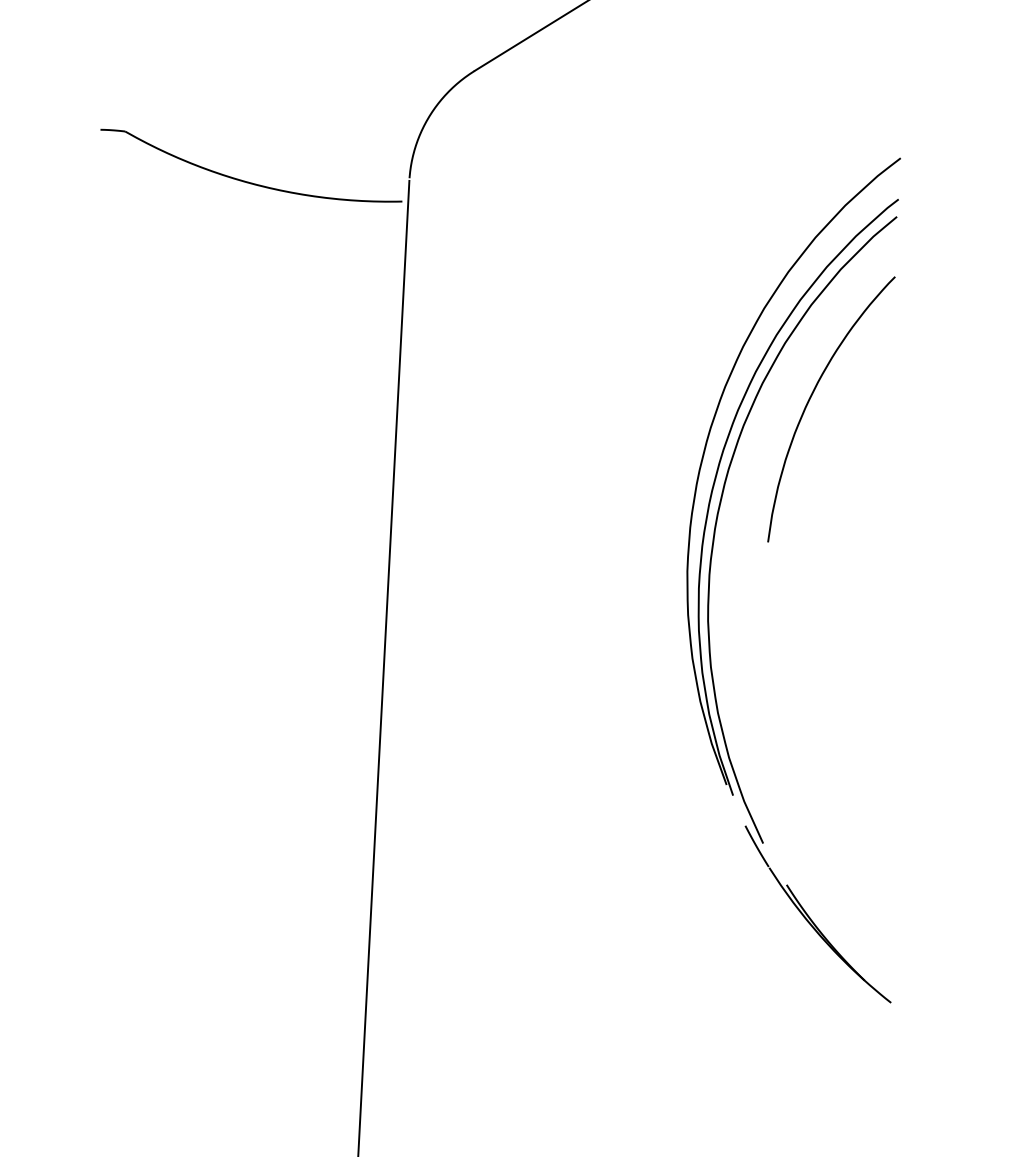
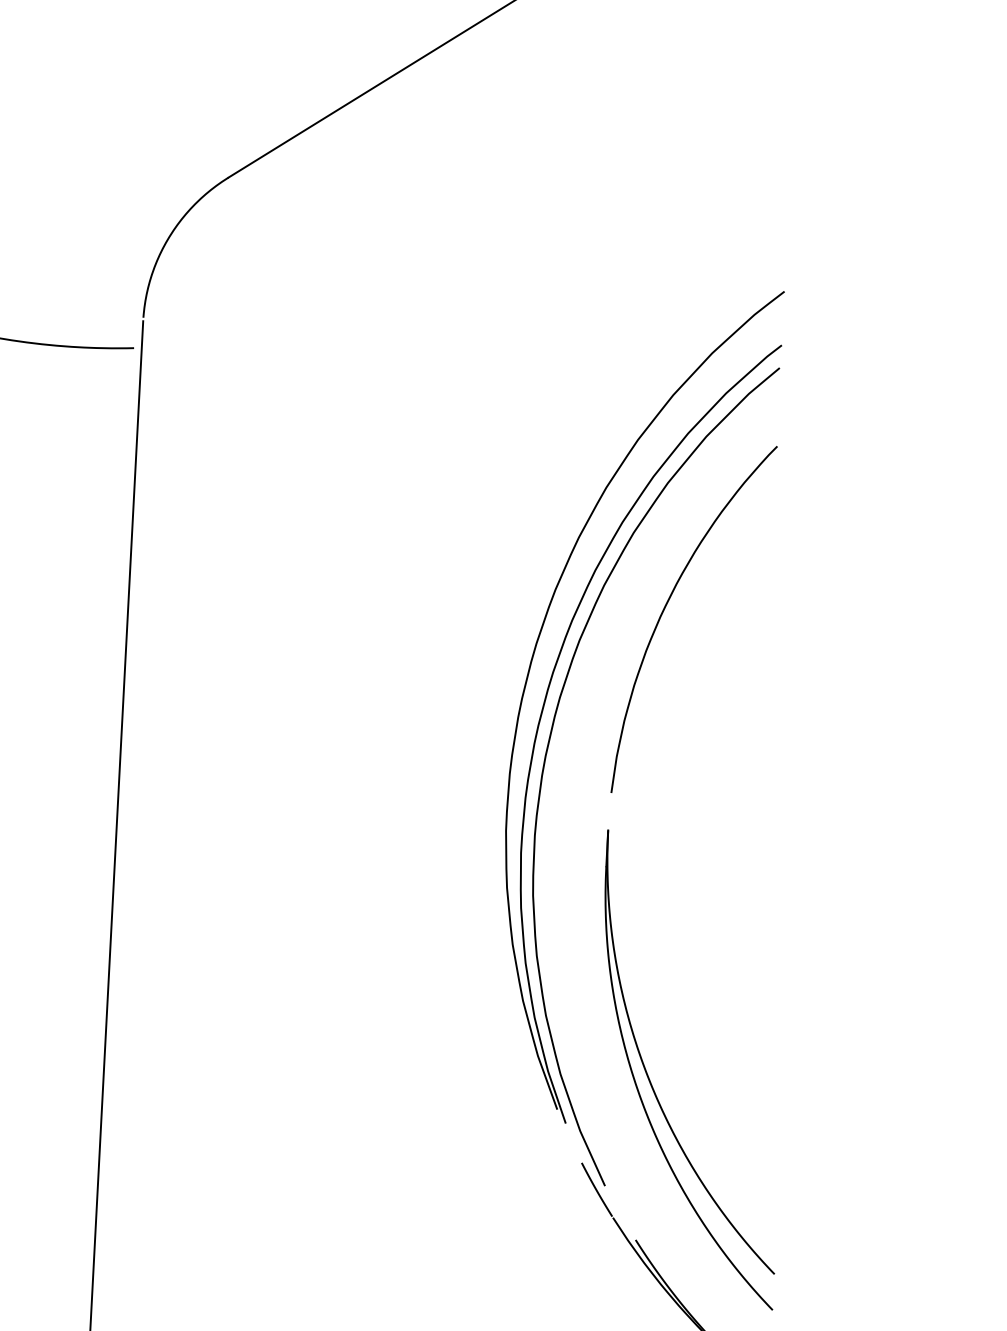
part: (800, 767) -> (653, 1086), added

